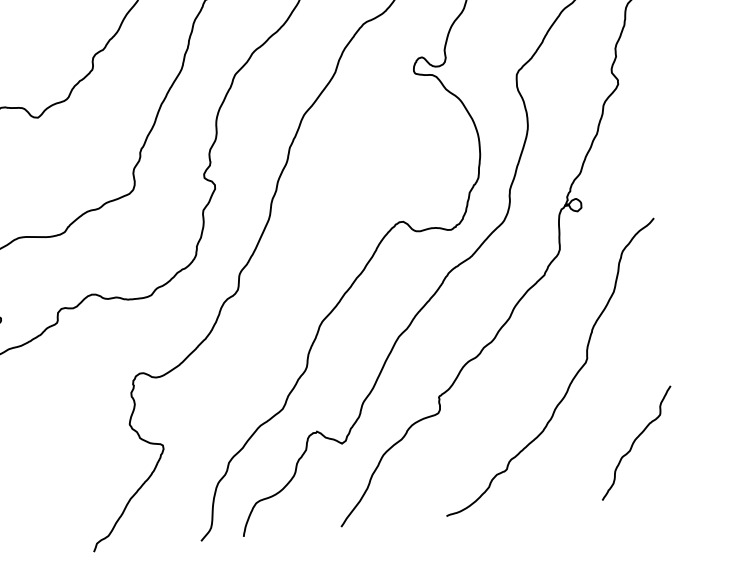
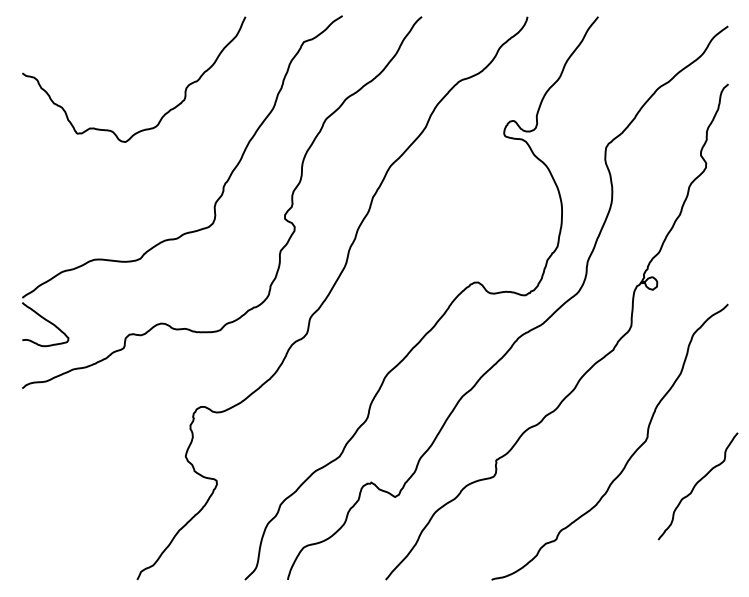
curve: (634, 442) -> (696, 485), moved

